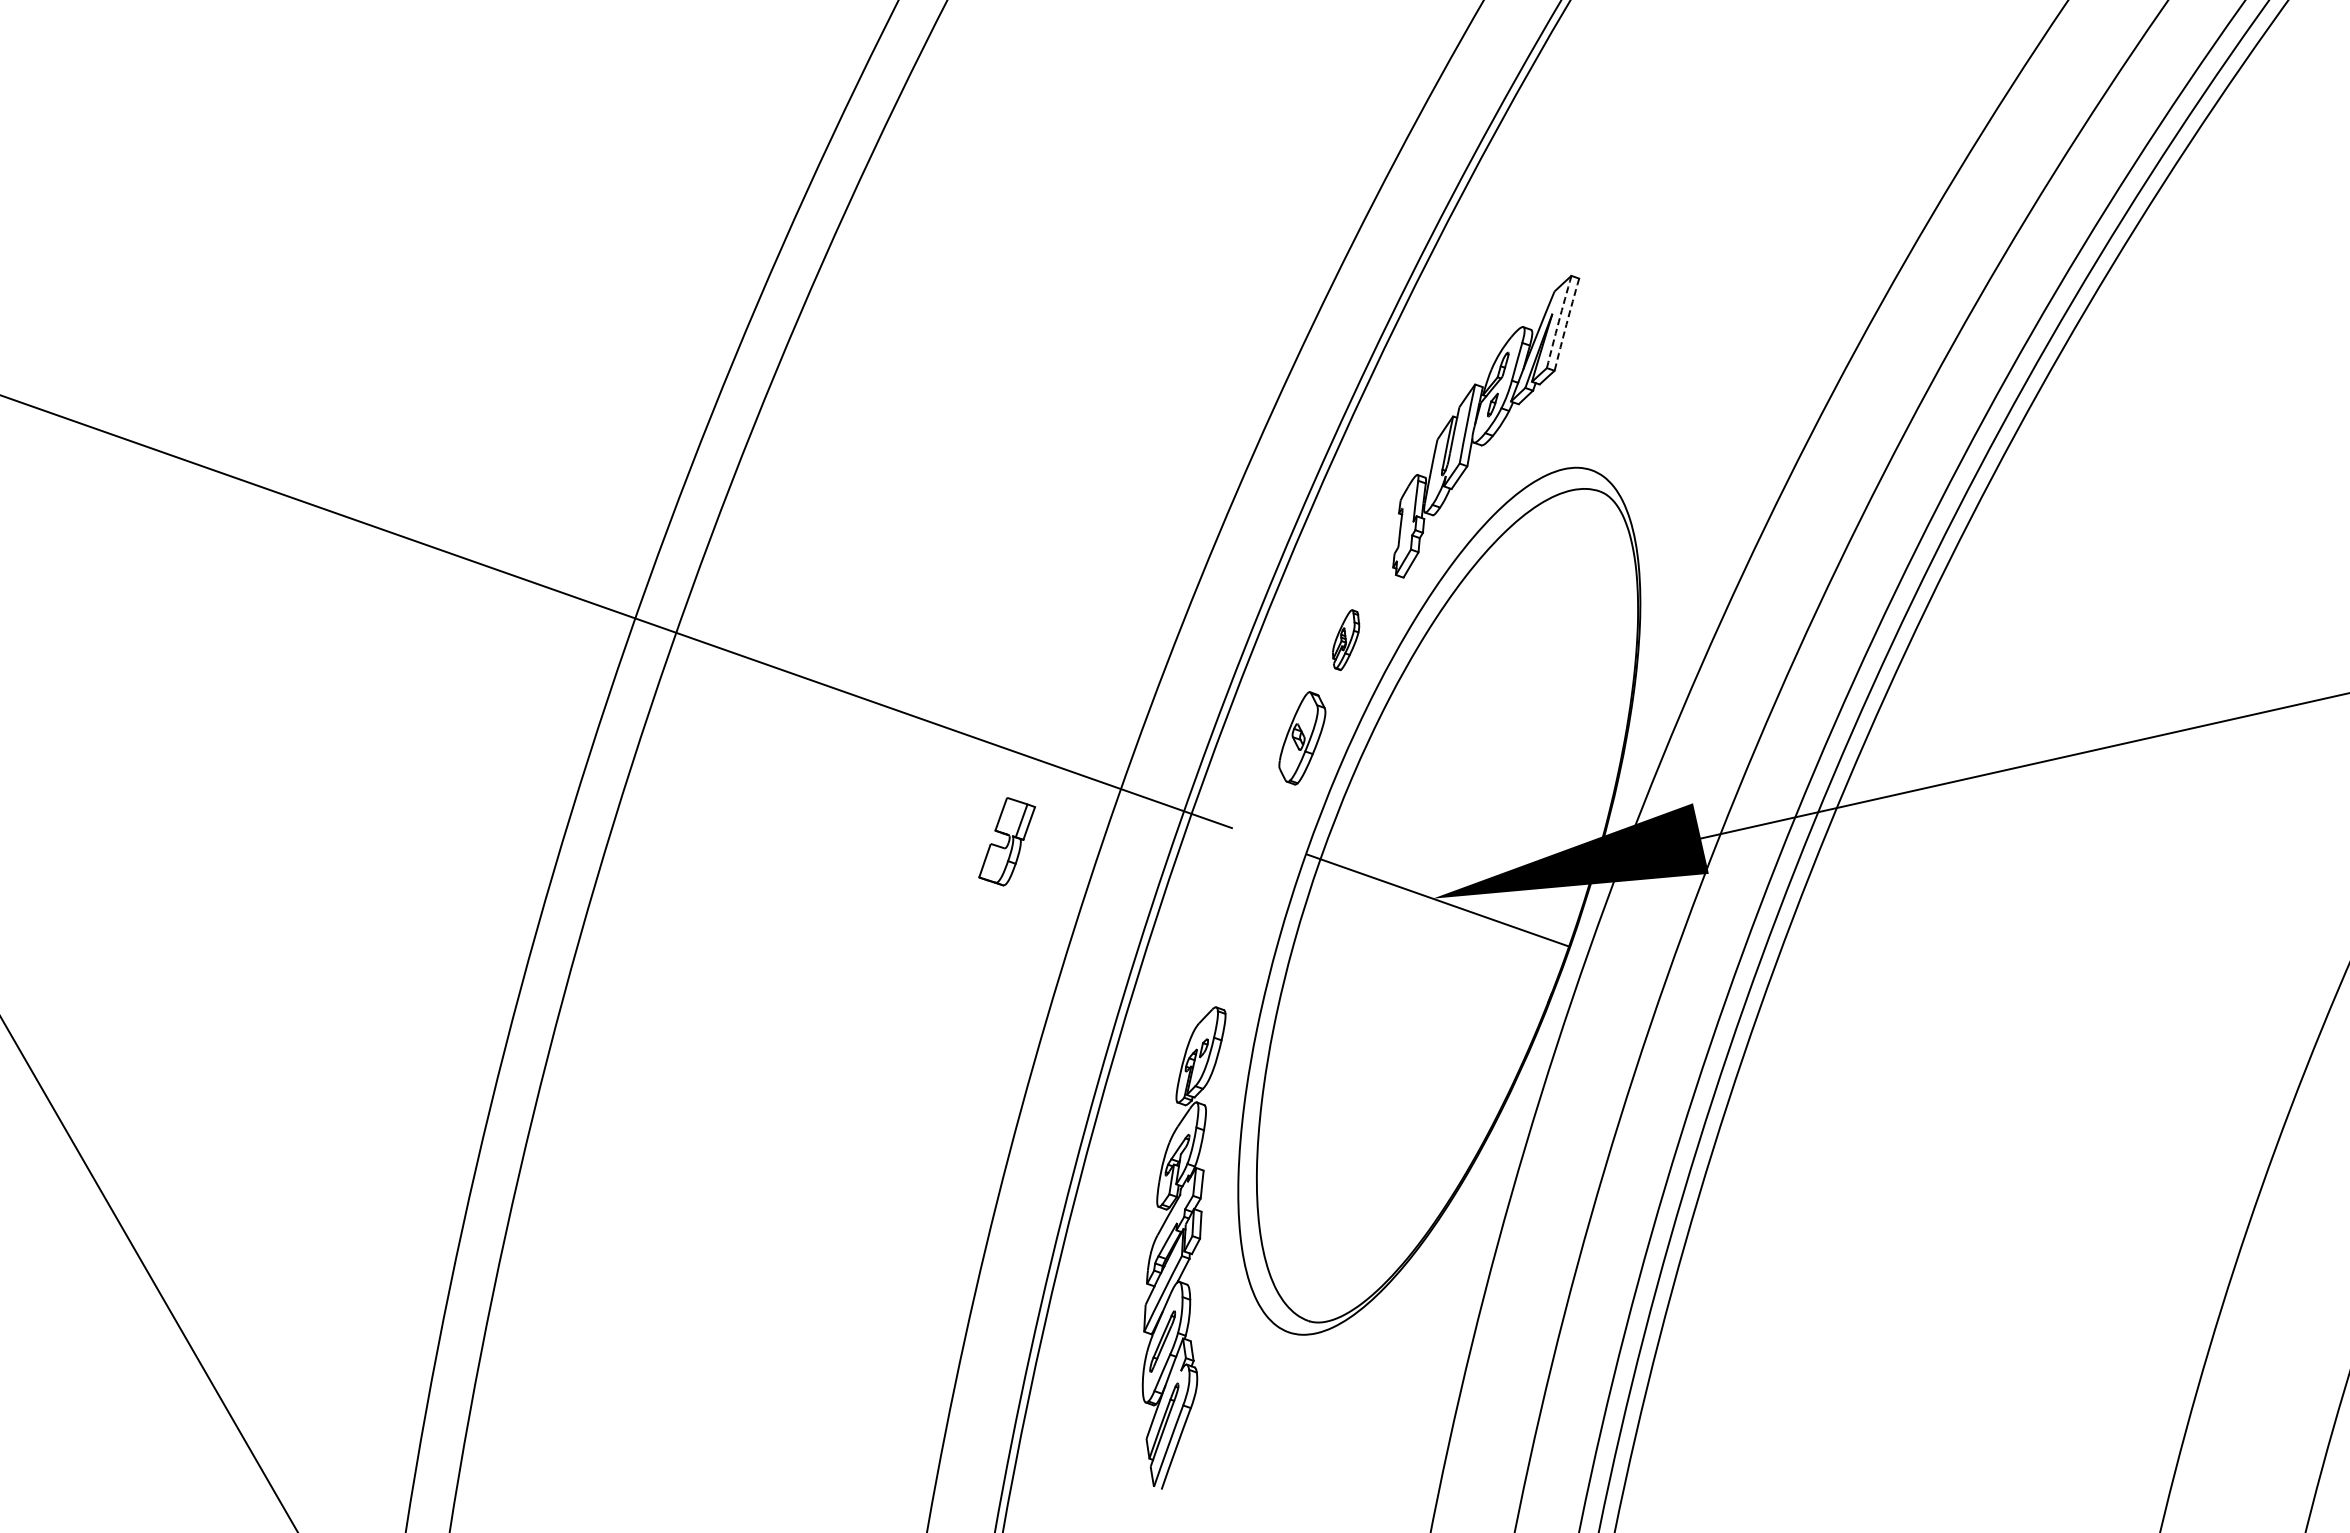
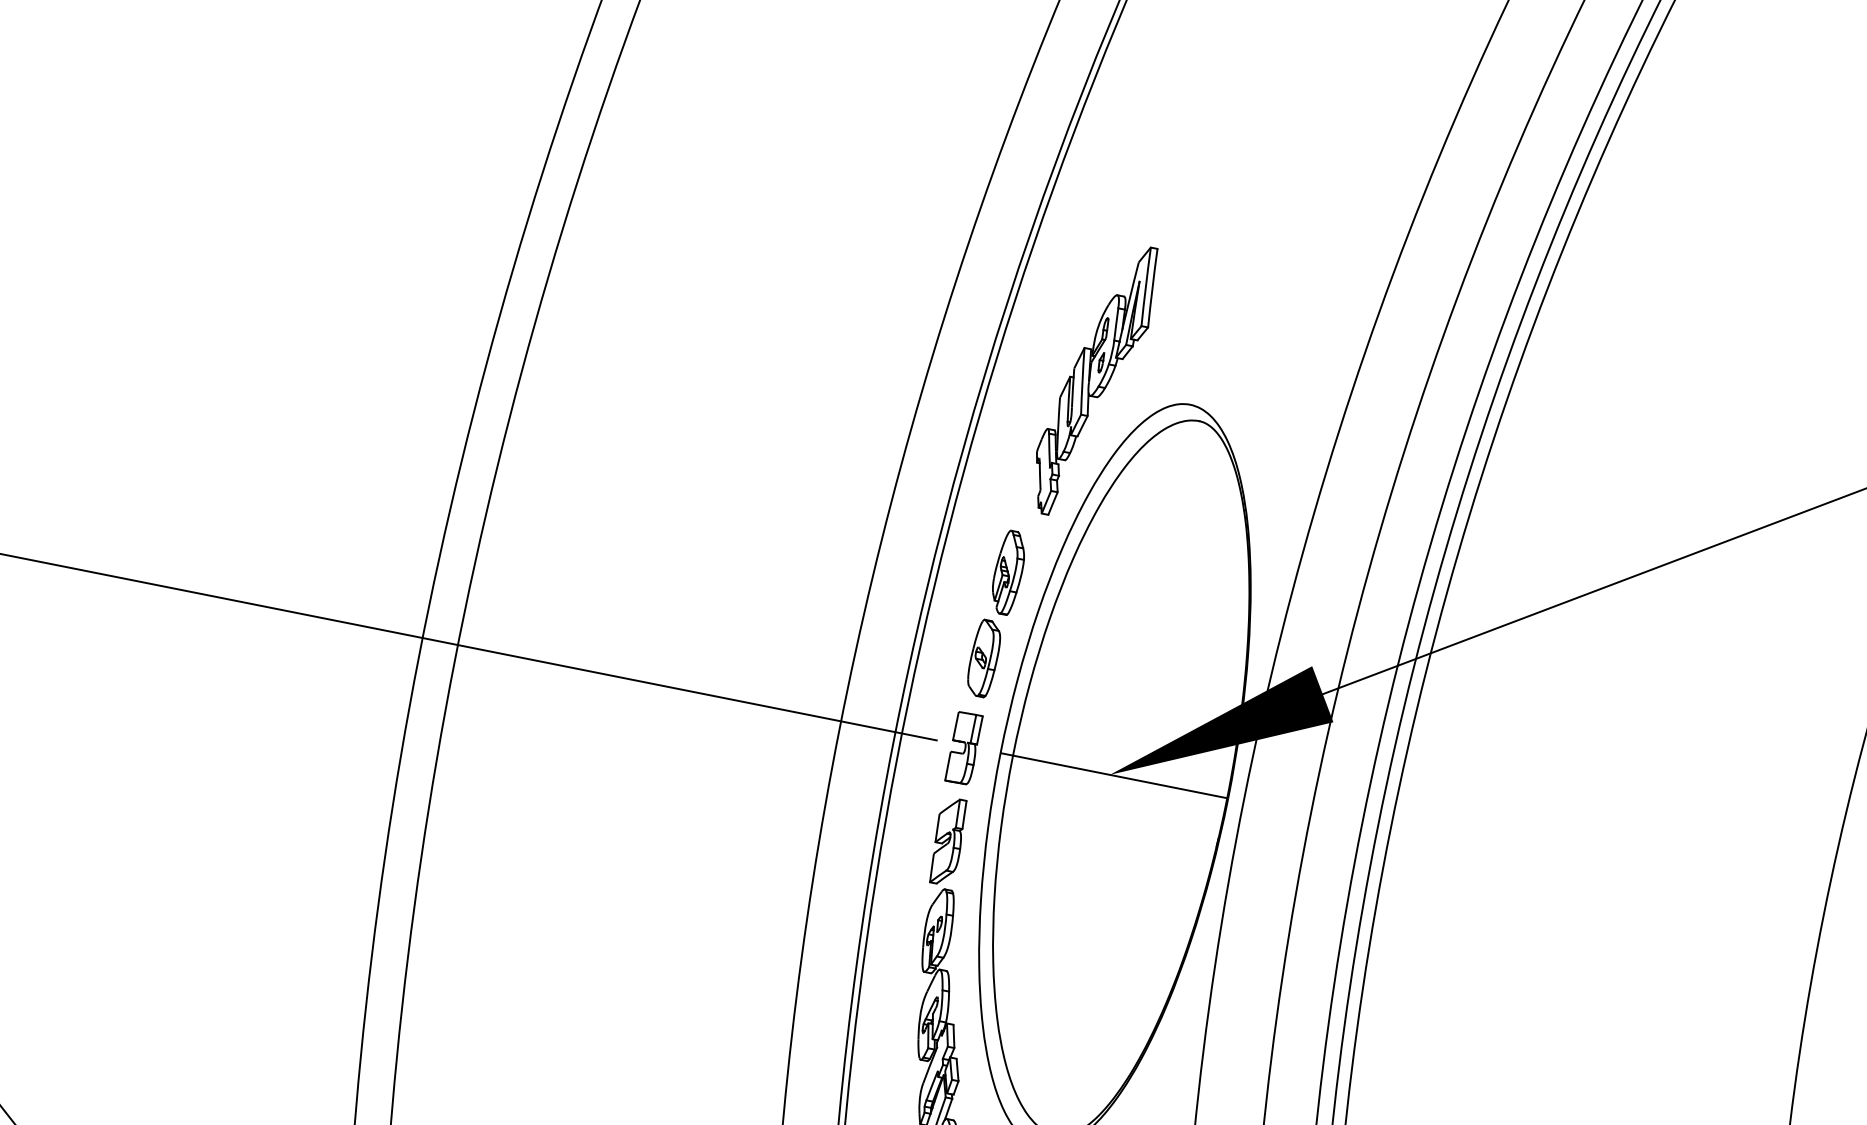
arc: (1558, 321) -> (1145, 286), dashed -> solid
arc: (1566, 324) -> (1152, 288), dashed -> solid
part: (1345, 639) -> (1007, 572), size x1.67
part: (1007, 841) -> (964, 747), moved
part: (1228, 950) -> (948, 841), added

